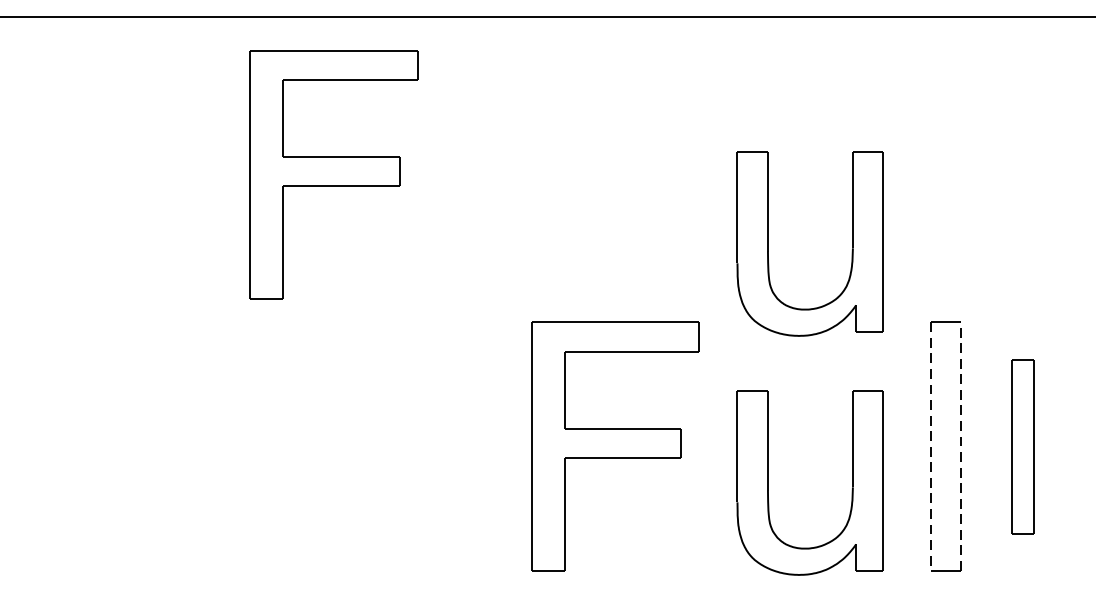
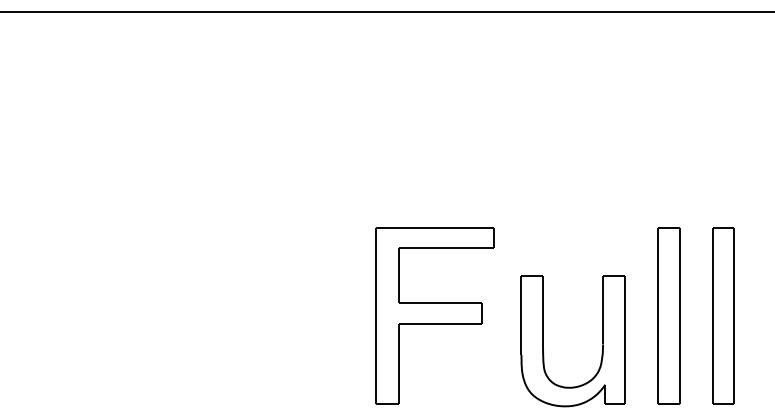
part: (333, 174) -> (235, 123), removed
part: (768, 244) -> (543, 172), removed
line: (931, 446) -> (658, 315), dashed -> solid
line: (960, 446) -> (679, 315), dashed -> solid
part: (1023, 446) -> (723, 315), size x1.43

